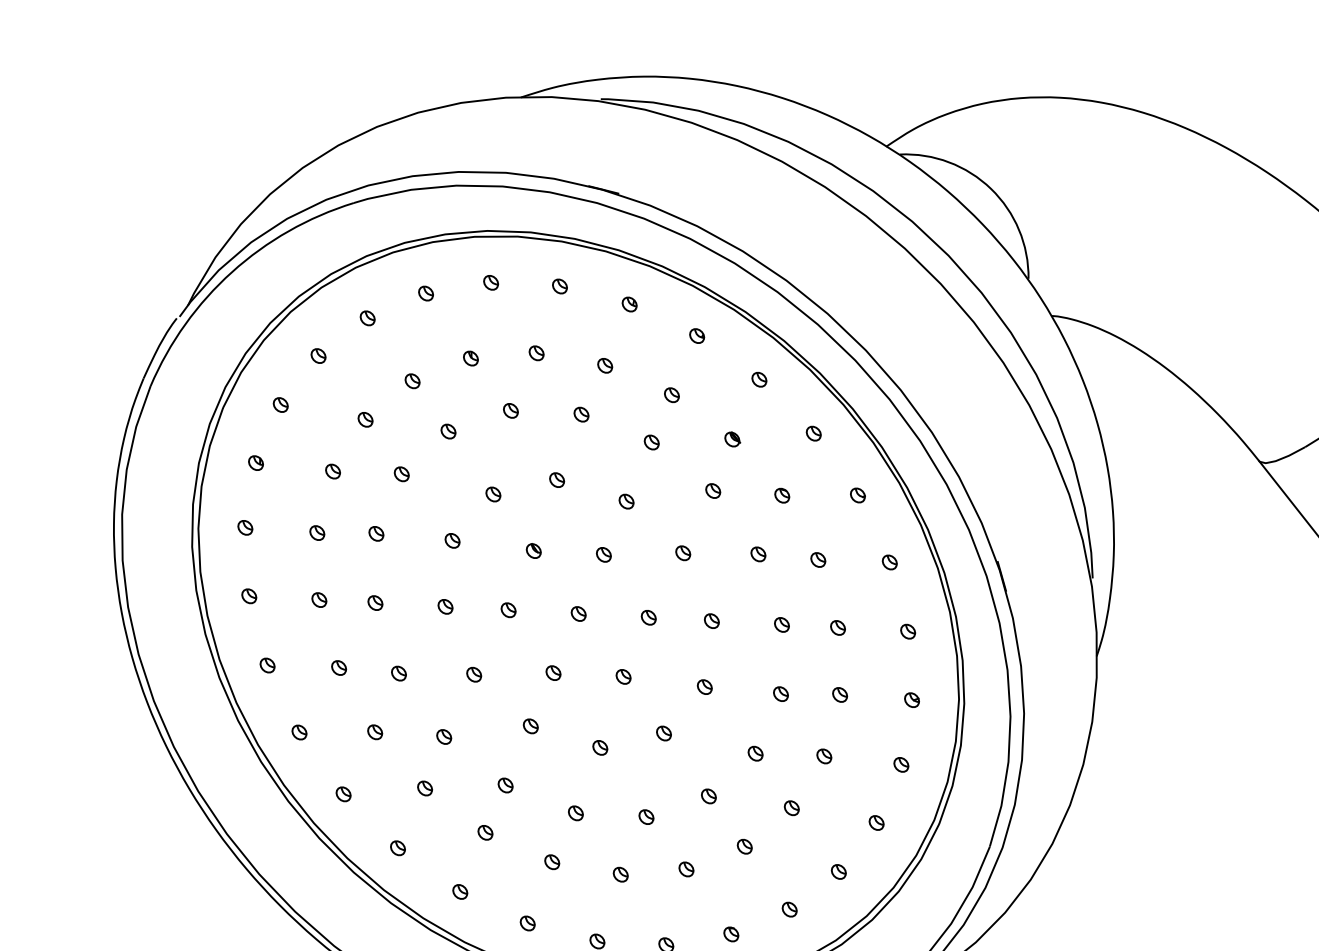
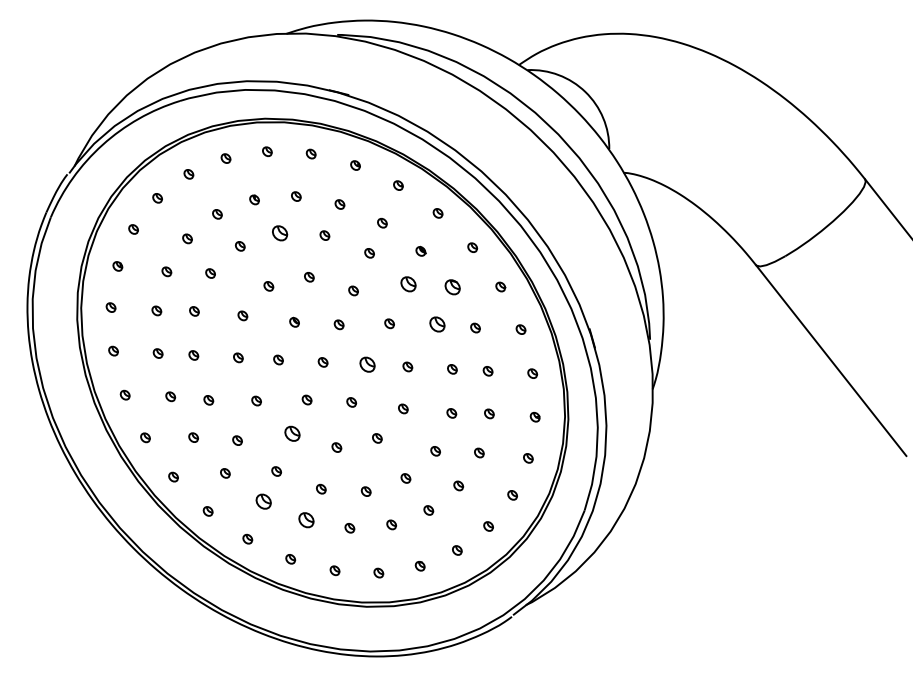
part: (510, 409) -> (279, 232), size x1.6
part: (712, 489) -> (408, 283), size x1.6
part: (782, 494) -> (452, 286), size x1.6
part: (758, 554) -> (437, 324), size x1.6
part: (648, 617) -> (367, 364), size x1.6
part: (530, 725) -> (292, 433), size x1.6
part: (484, 832) -> (263, 501), size x1.6
part: (550, 862) -> (305, 520), size x1.6

